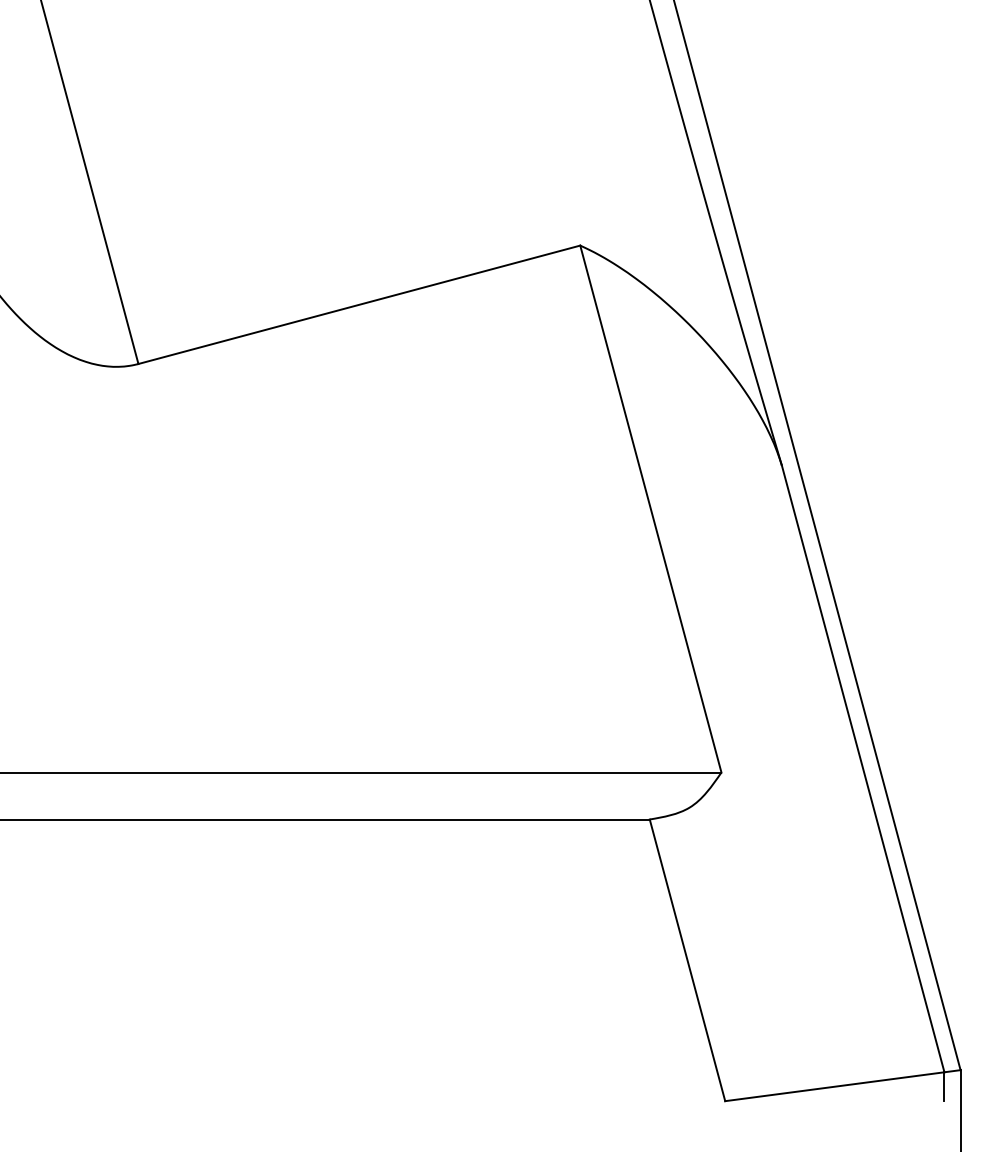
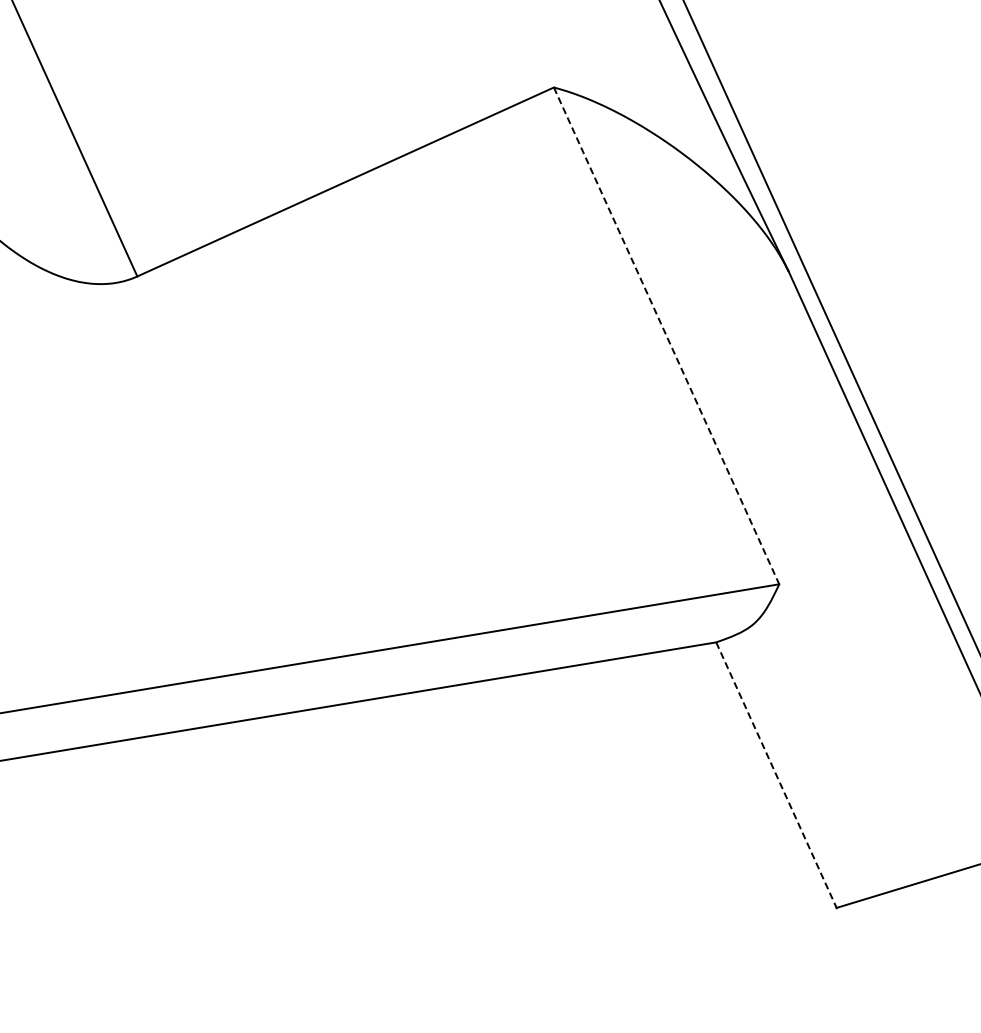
line: (650, 509) -> (666, 336), solid -> dashed
line: (687, 960) -> (776, 775), solid -> dashed

